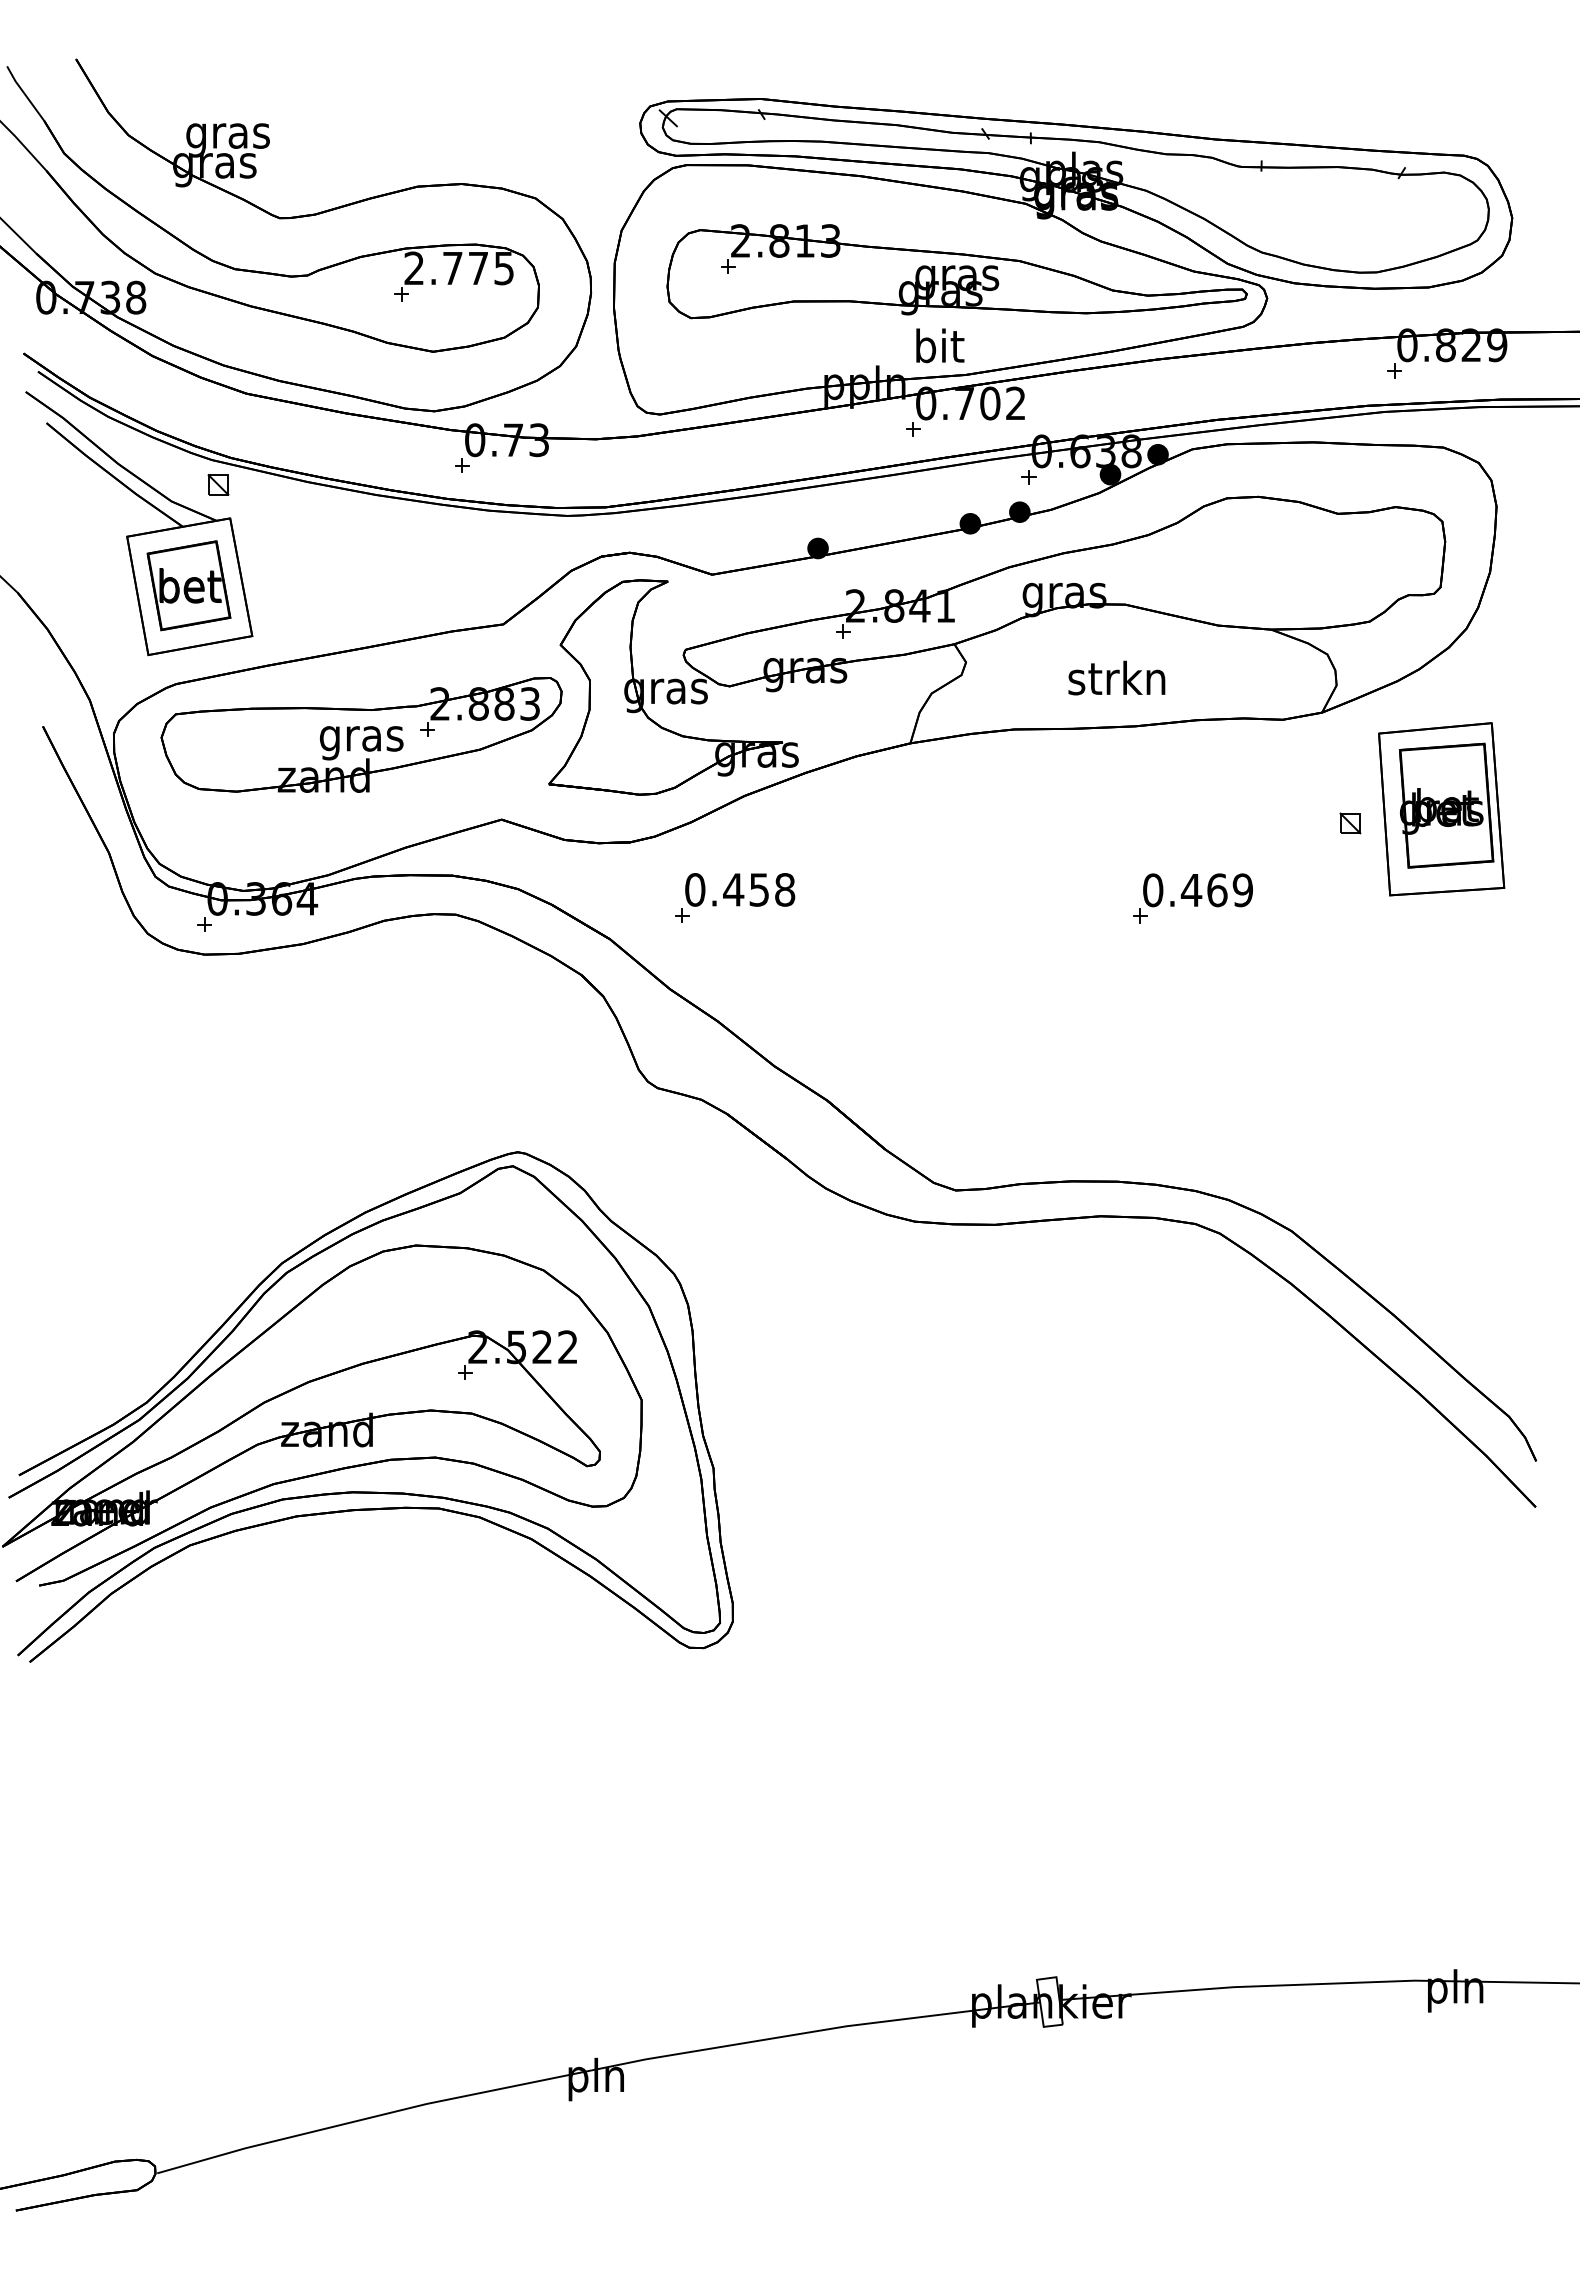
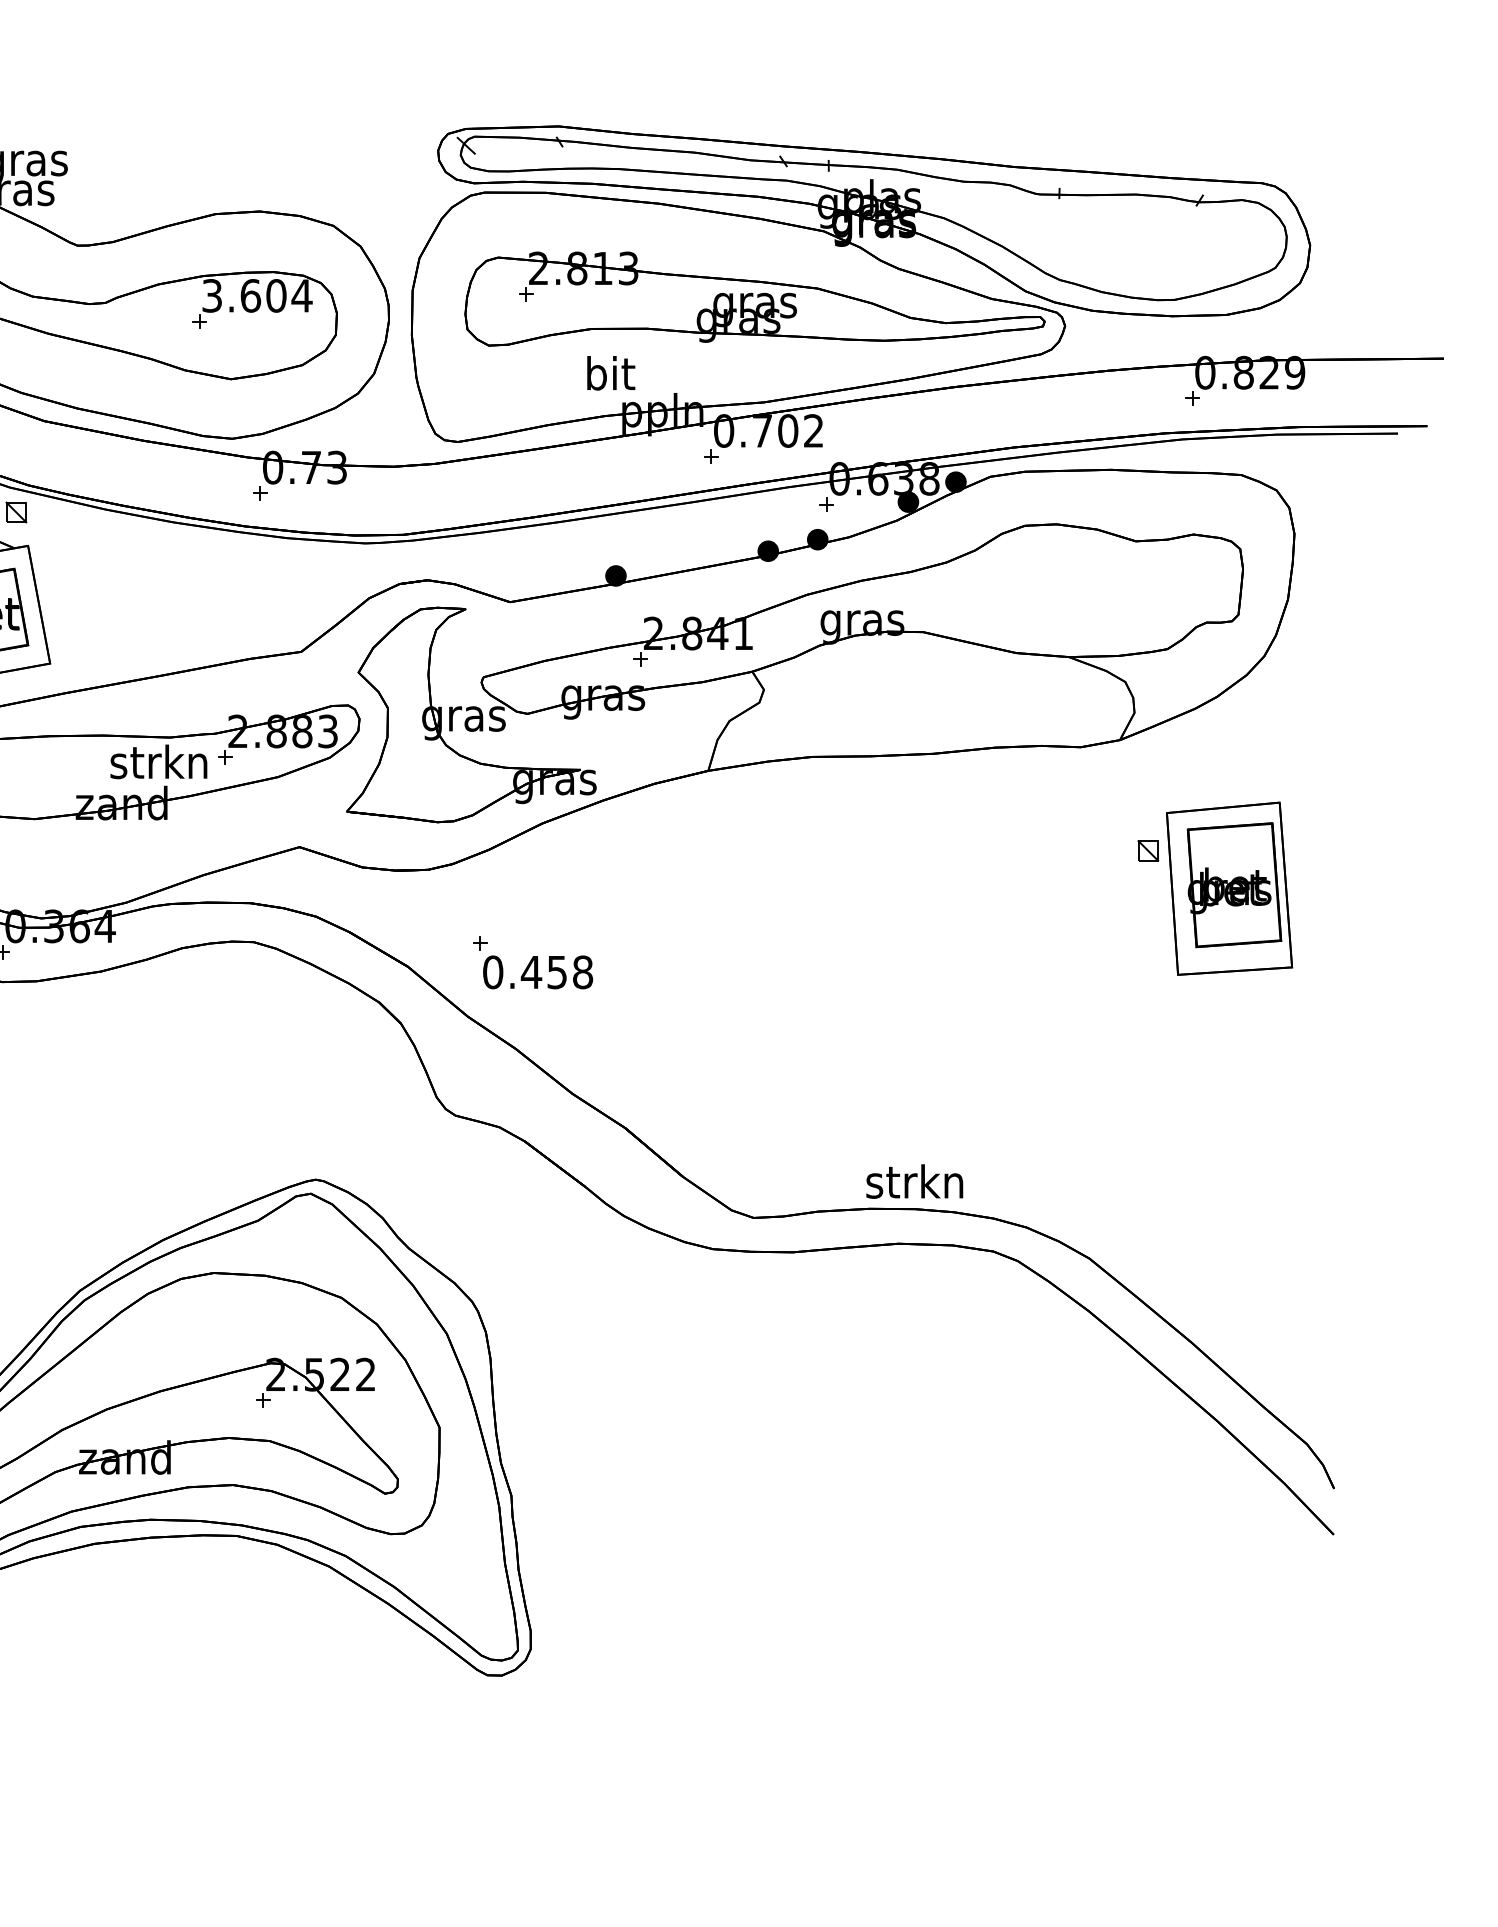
text: (459, 268) -> (257, 295), 2.775 -> 3.604
text: (940, 345) -> (611, 372), moved
text: (1116, 677) -> (914, 1180), moved
text: (360, 738) -> (158, 765), gras -> strkn
part: (1441, 809) -> (1229, 888), moved
text: (740, 889) -> (538, 971), moved
part: (1192, 898) -> (990, 925), removed

